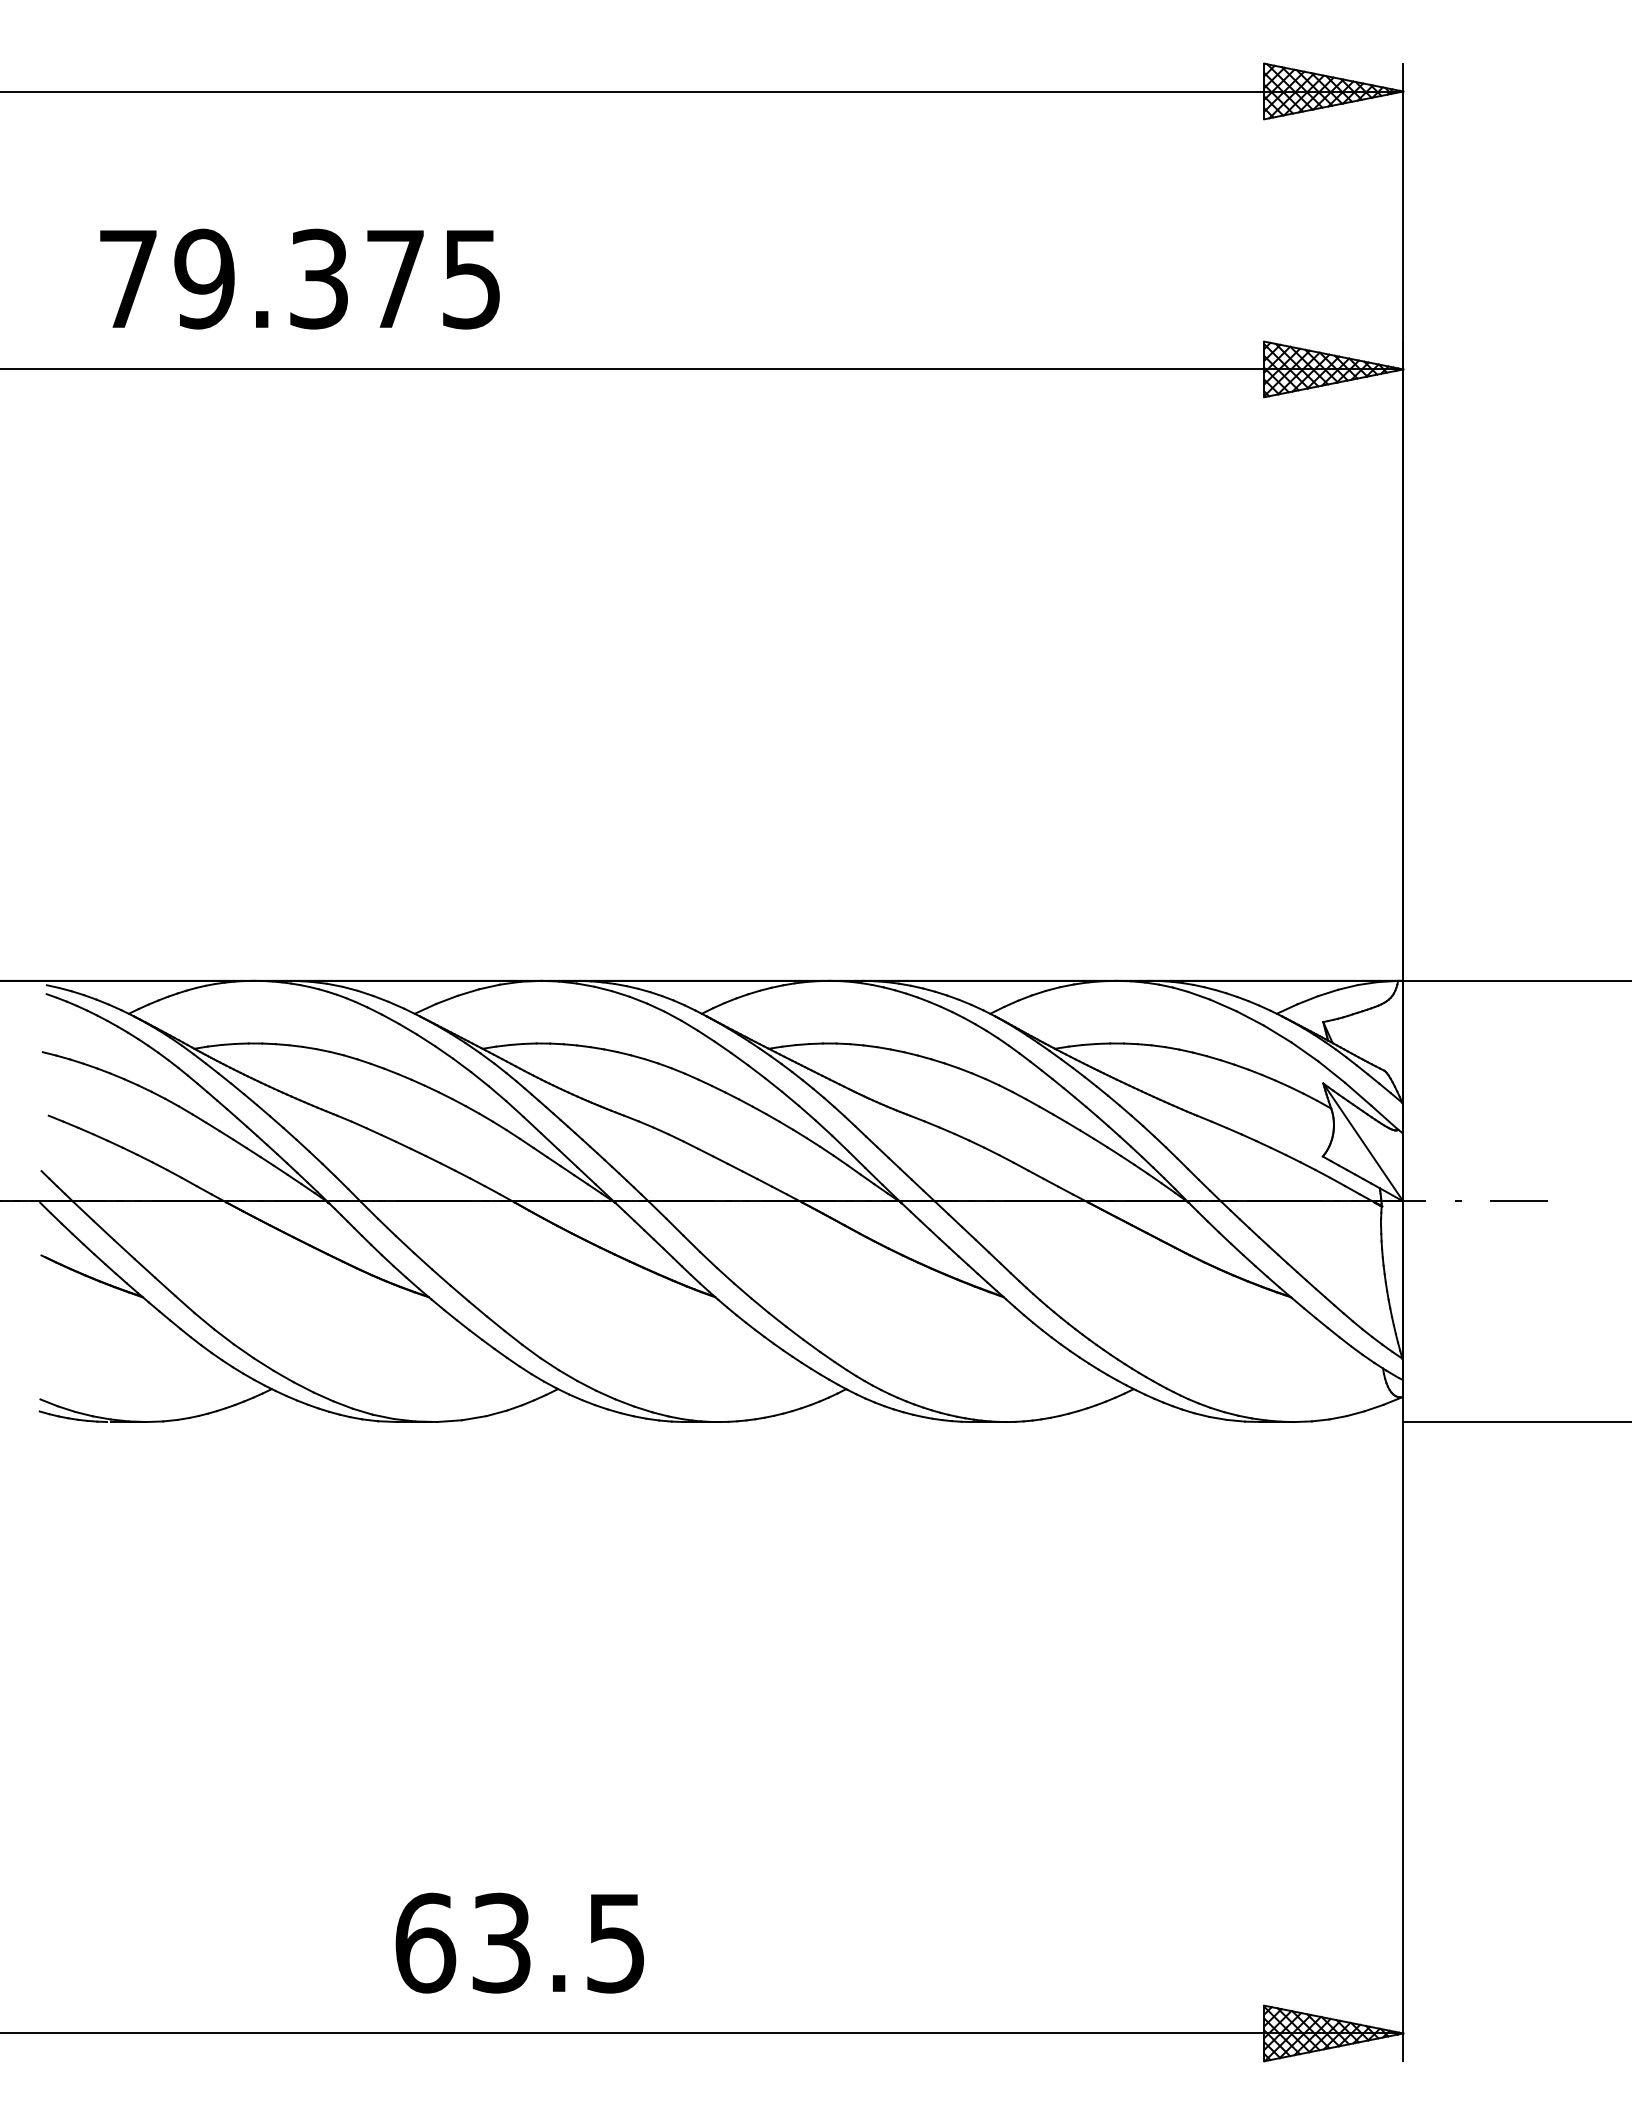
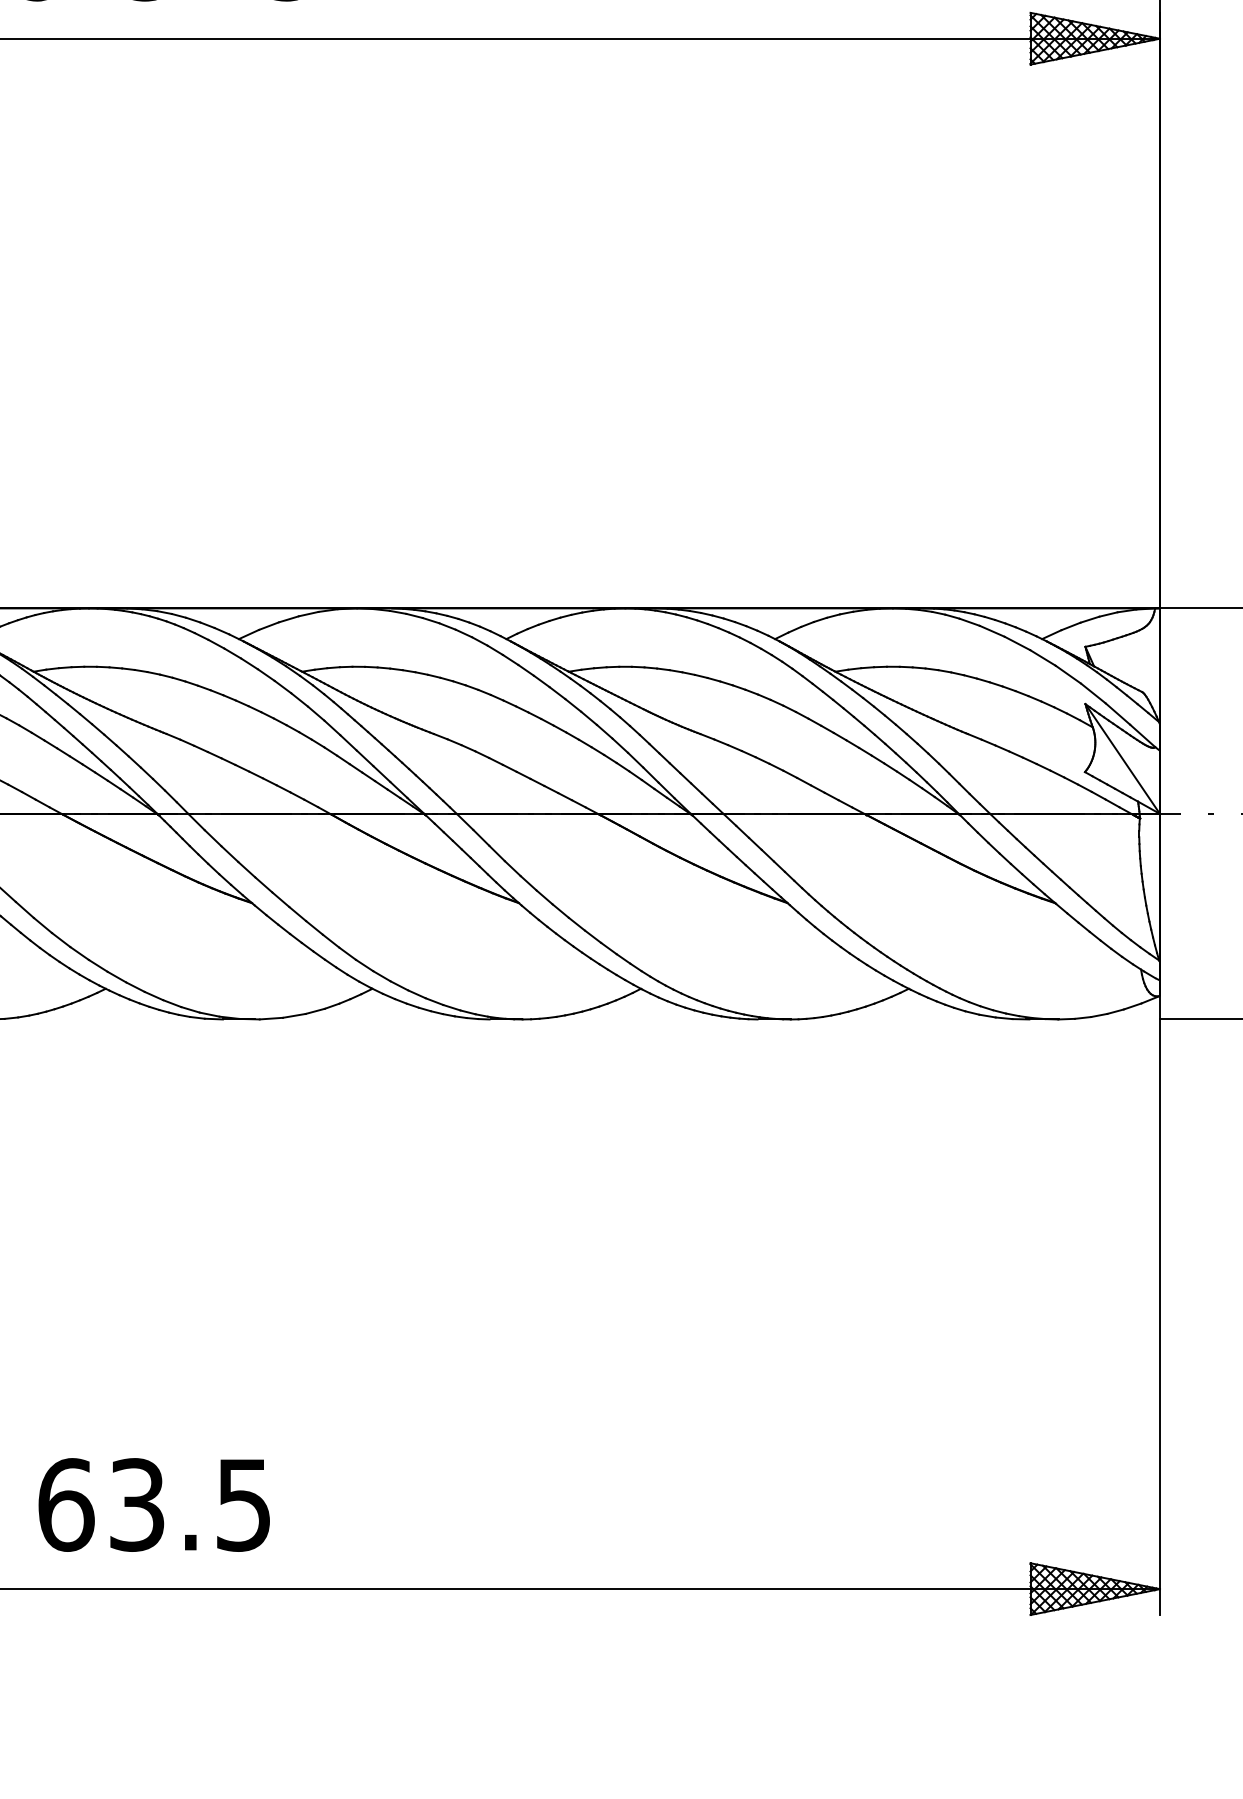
text: (519, 1942) -> (153, 1504), moved

